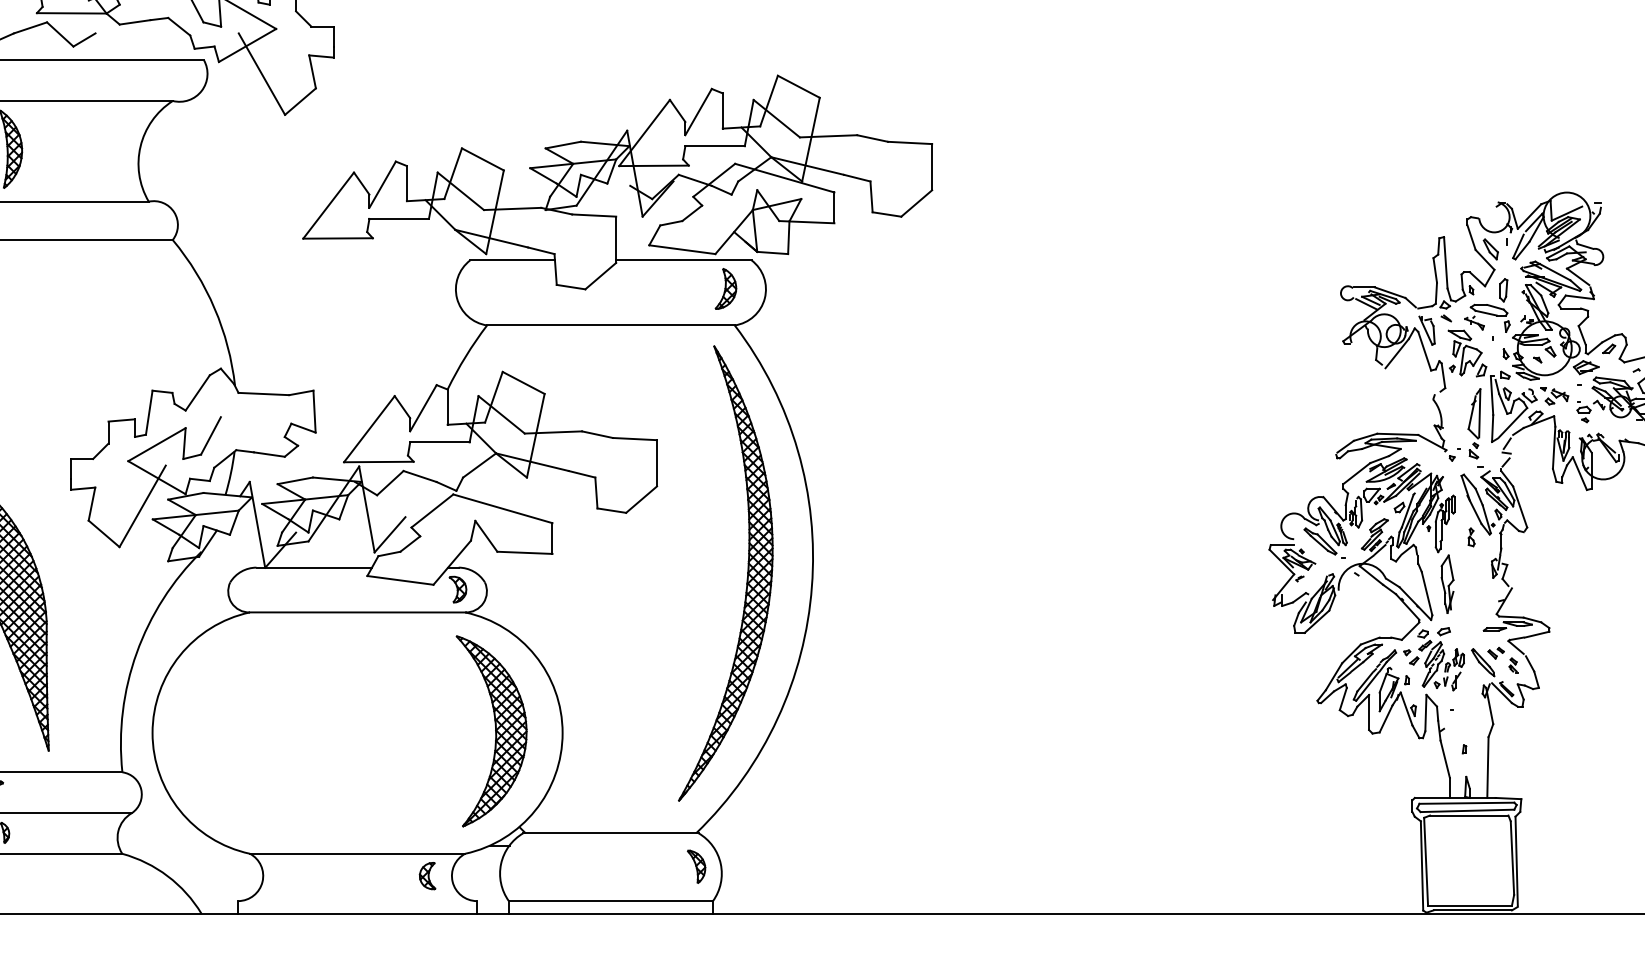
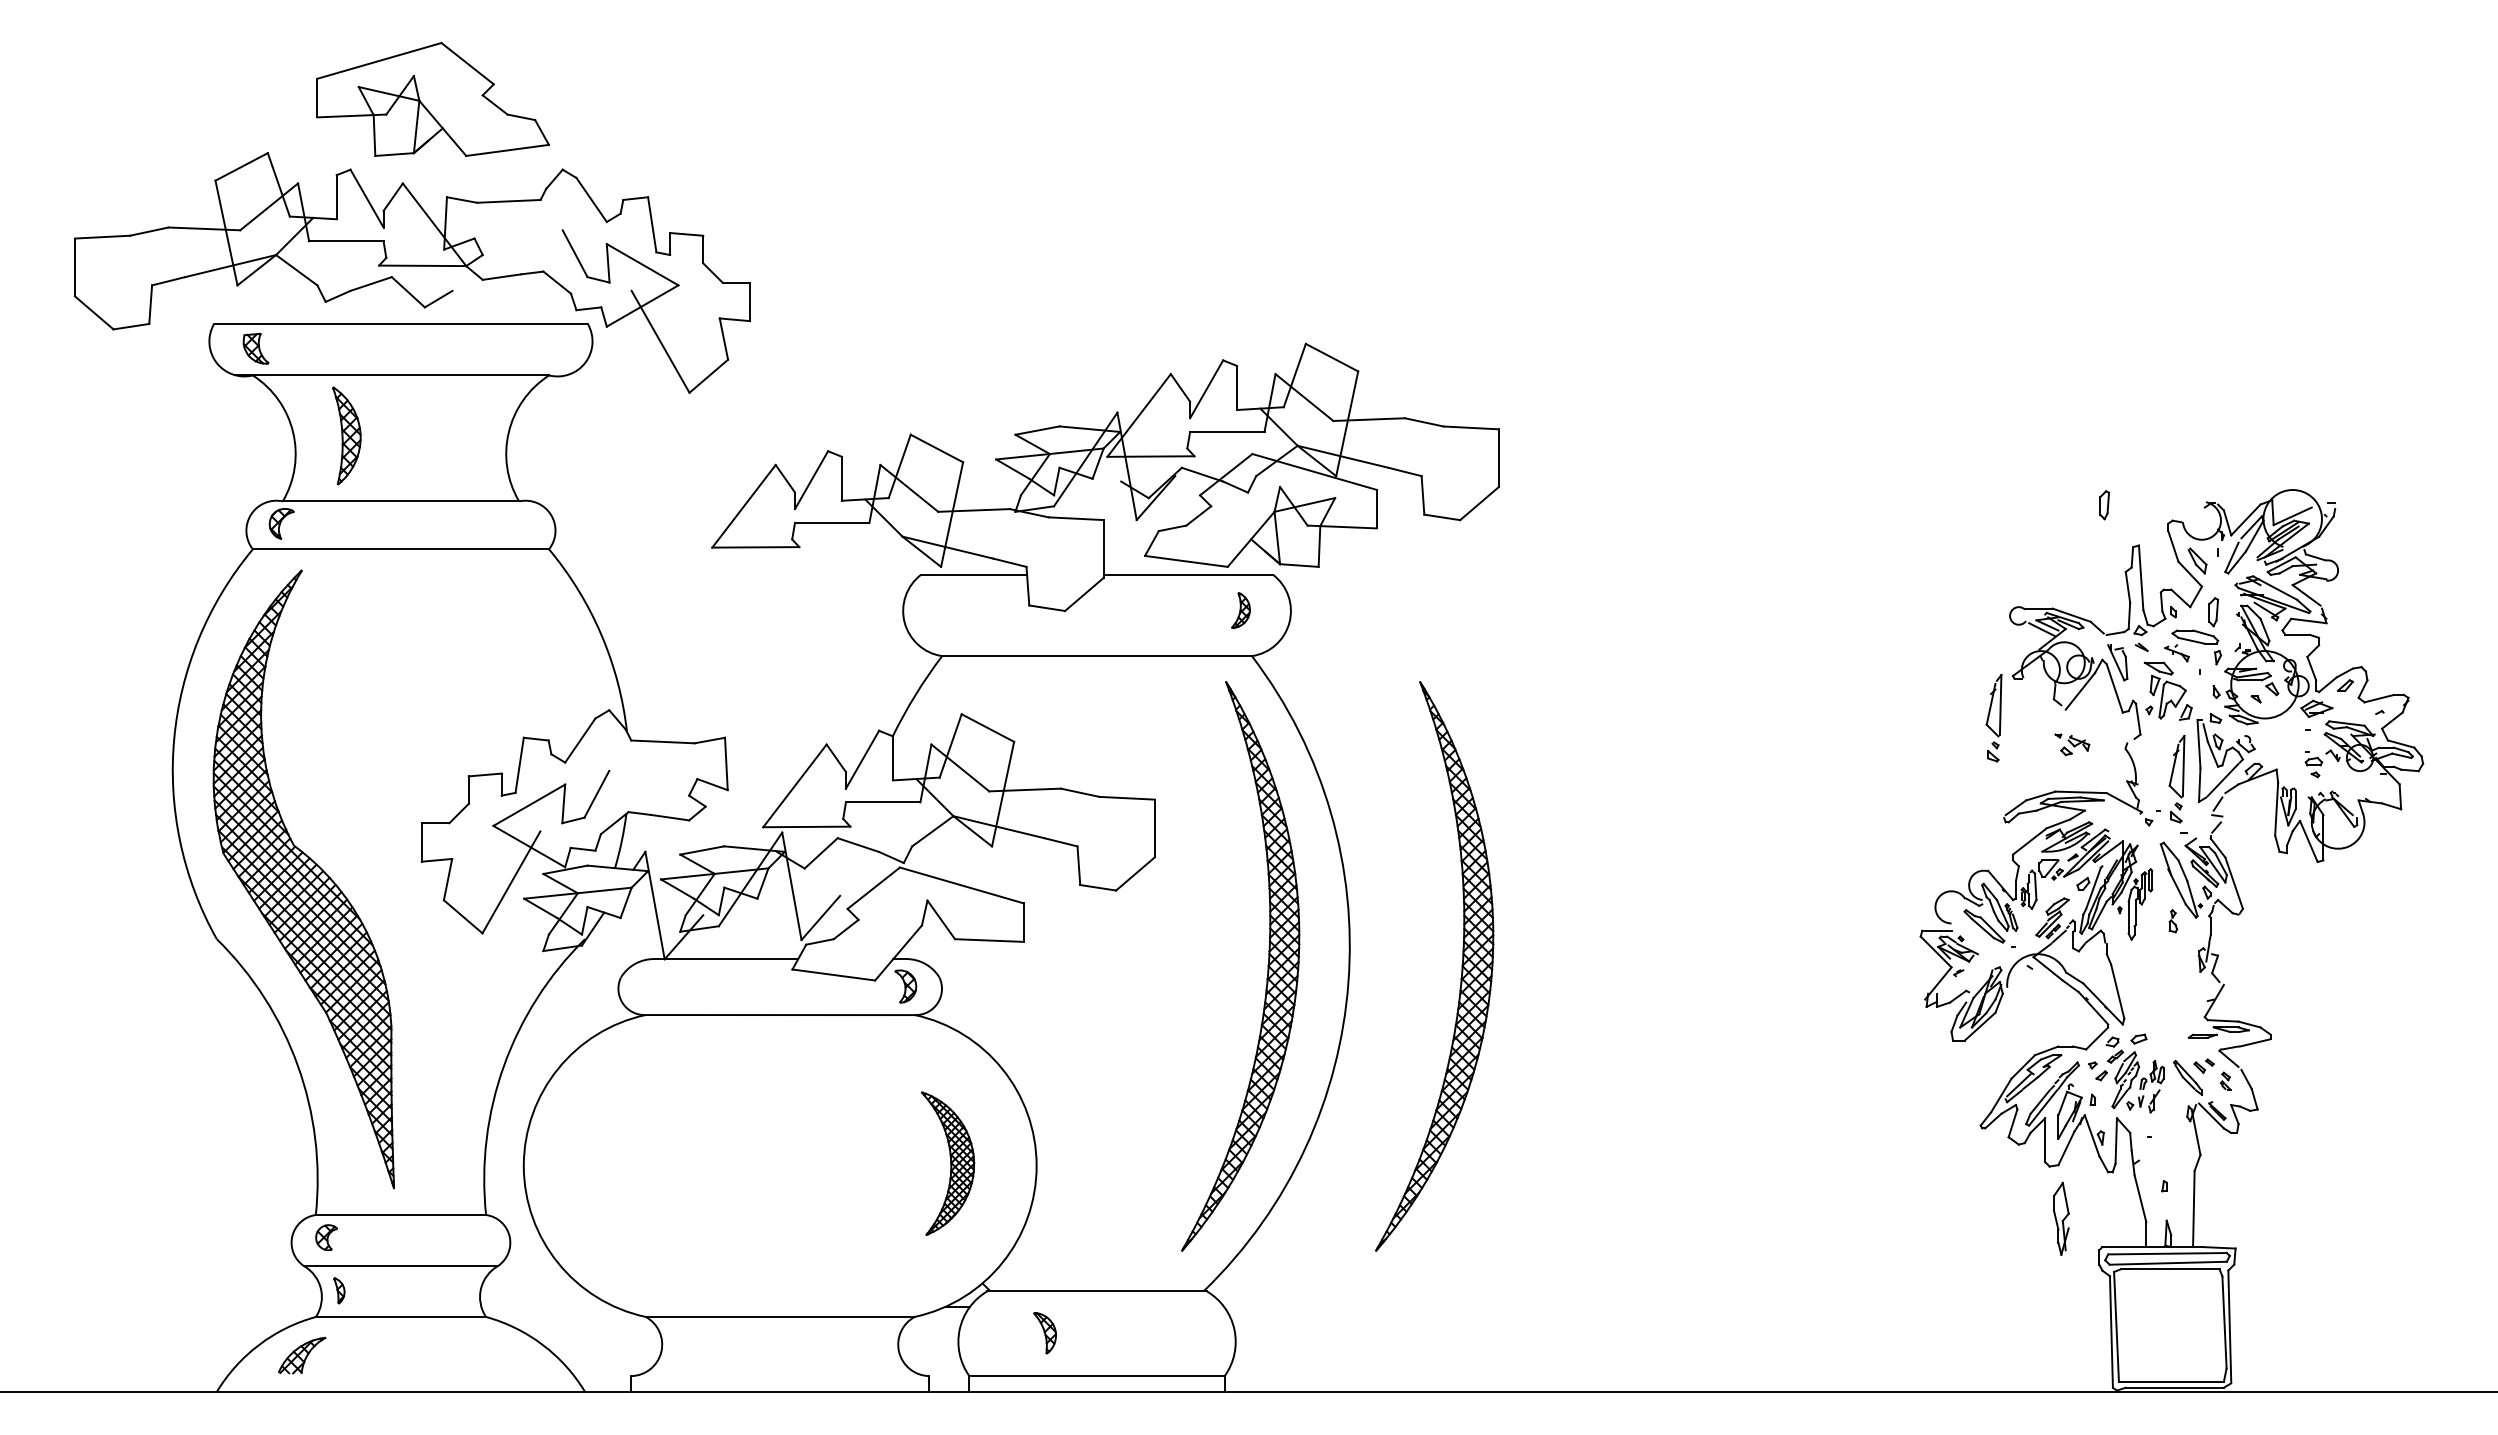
part: (1416, 204) -> (2104, 505), added
part: (725, 288) -> (1240, 610), size x0.7
part: (1327, 374) -> (1993, 717), added
part: (1554, 396) -> (2072, 744), moved
part: (902, 573) -> (1461, 966), added
part: (1447, 583) -> (2061, 1218), moved
part: (491, 731) -> (947, 1163), size x0.6
part: (696, 867) -> (1044, 1333), moved
part: (427, 875) -> (867, 1344), removed

